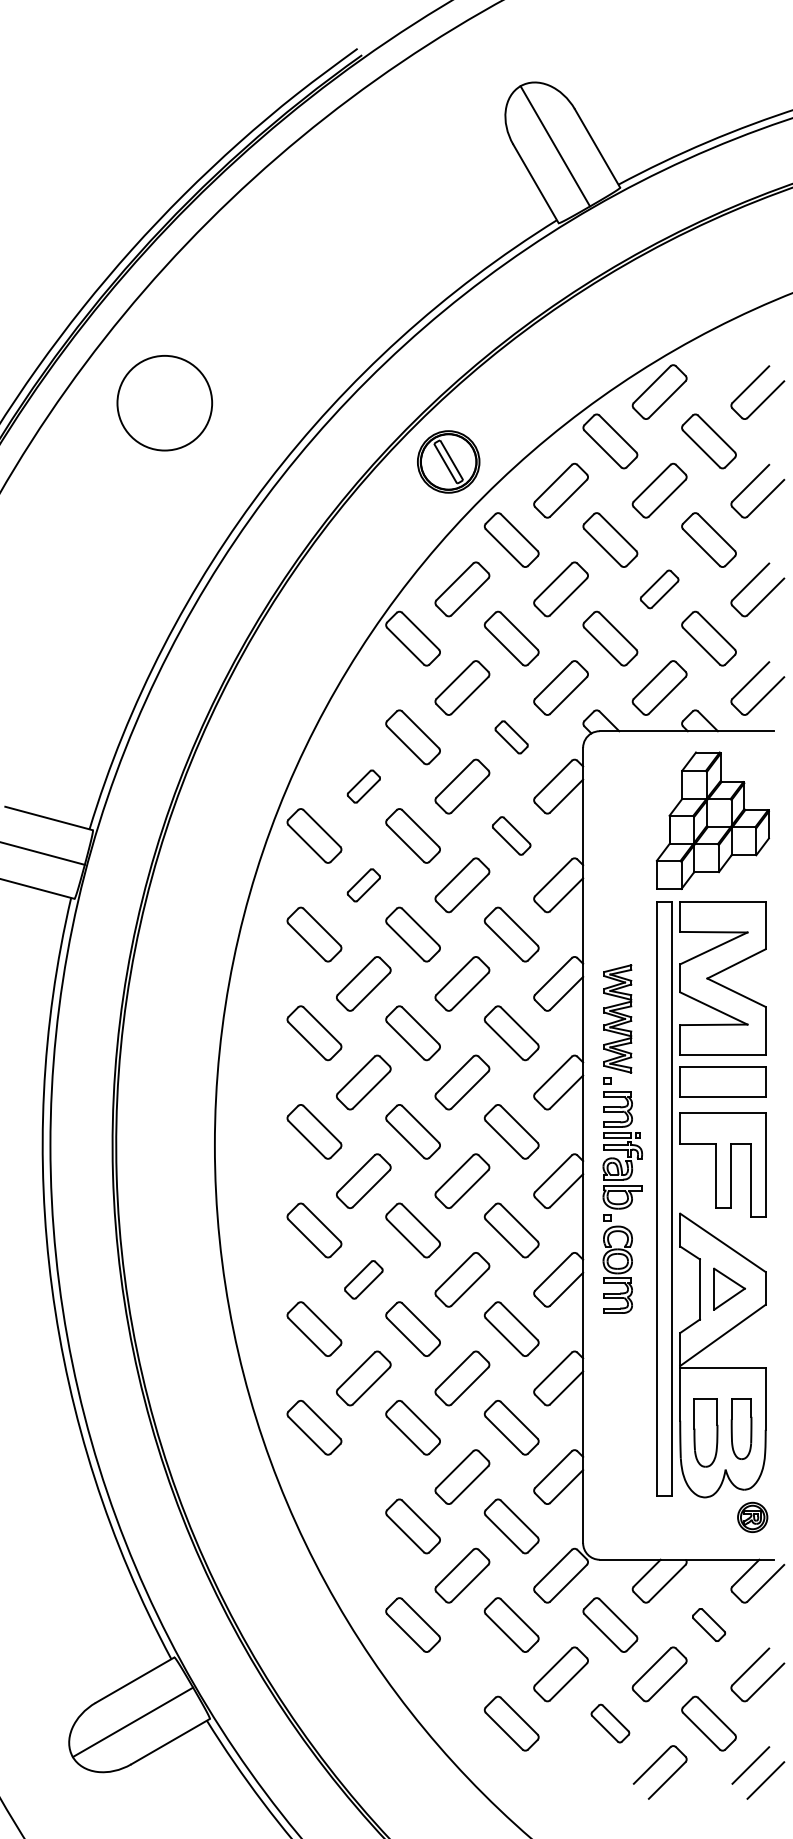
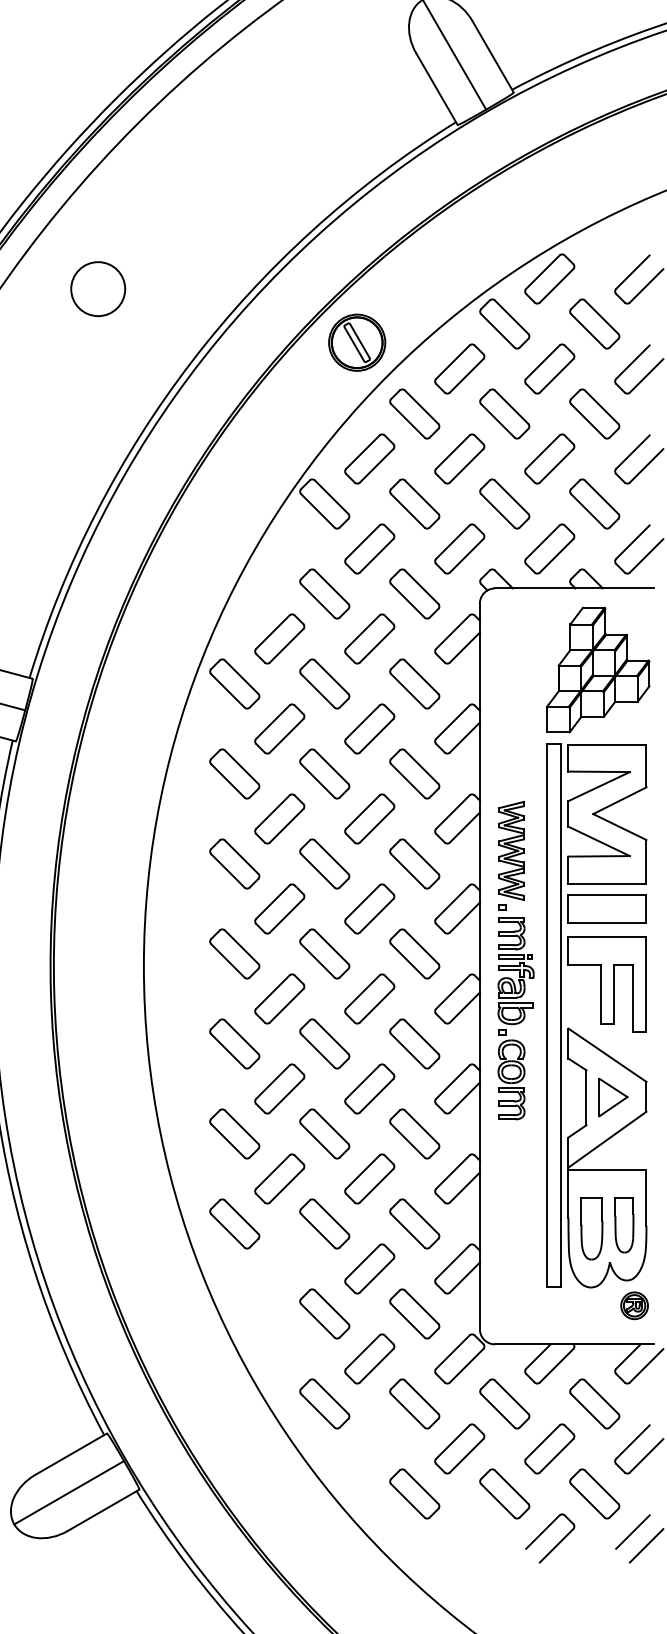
circle: (164, 402) -> (97, 288), size x0.62
part: (659, 589) -> (549, 459), size x1.43
part: (511, 737) -> (414, 594), size x1.67
part: (363, 786) -> (279, 638), size x1.67
part: (511, 835) -> (414, 683), size x1.43
part: (363, 885) -> (279, 729), size x1.67
part: (363, 1279) -> (279, 1088), size x1.43
part: (708, 1624) -> (594, 1403), size x1.67
part: (610, 1723) -> (504, 1493), size x1.43

